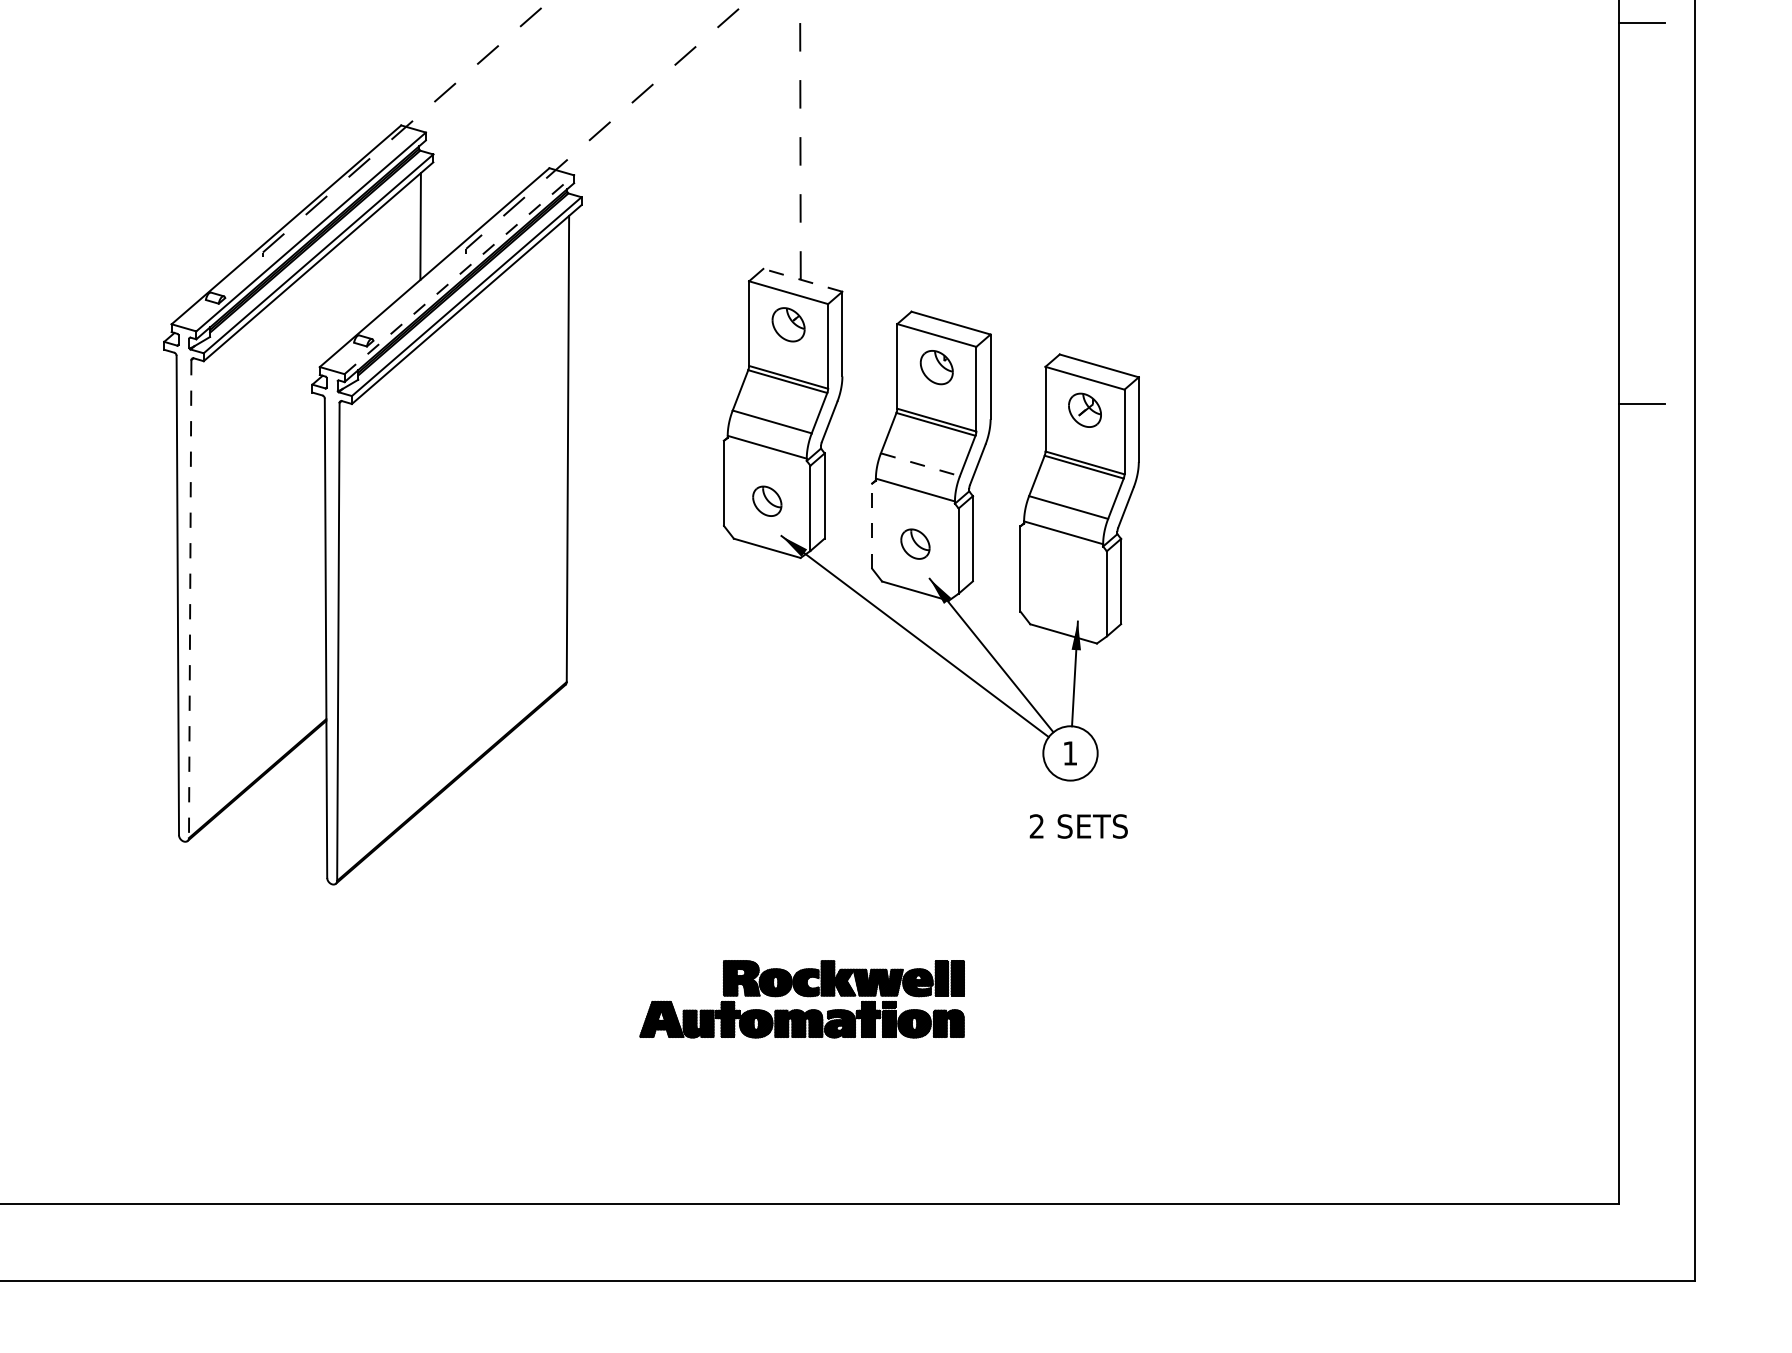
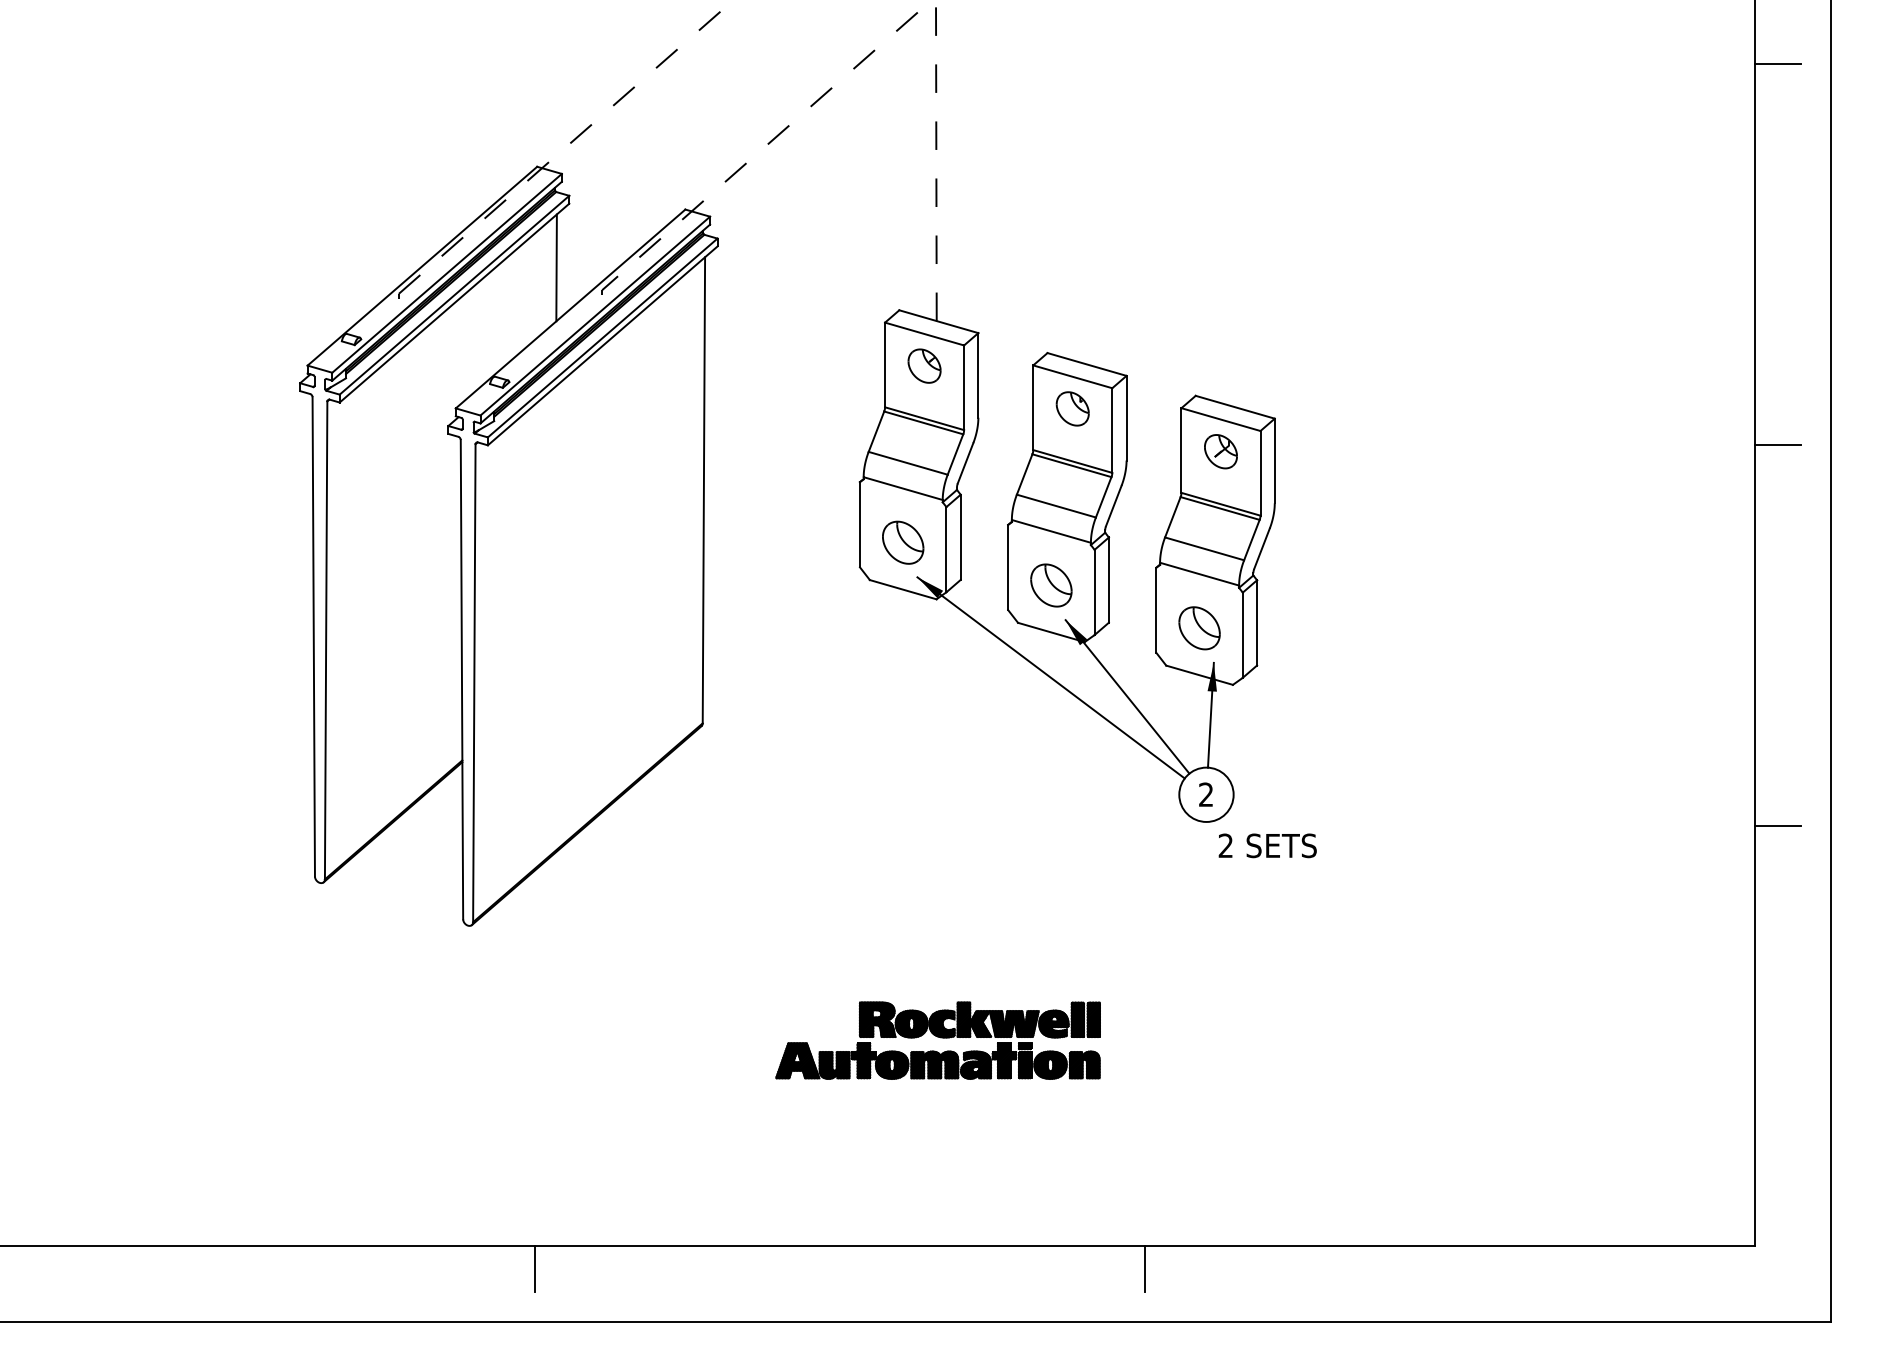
line: (459, 275) -> (595, 316), dashed -> solid
line: (802, 280) -> (938, 321), dashed -> solid
line: (920, 465) -> (1056, 506), dashed -> solid
part: (767, 501) -> (903, 542), size x1.43
line: (872, 526) -> (1008, 567), dashed -> solid
part: (915, 544) -> (1051, 585), size x1.43
part: (1063, 587) -> (1199, 628), added
line: (190, 599) -> (326, 640), dashed -> solid
text: (1069, 753) -> (1205, 794), 1 -> 2
line: (1641, 785) -> (1777, 826), added
text: (1078, 826) -> (1267, 845), moved
line: (399, 1227) -> (535, 1268), added
line: (1009, 1227) -> (1145, 1268), added

